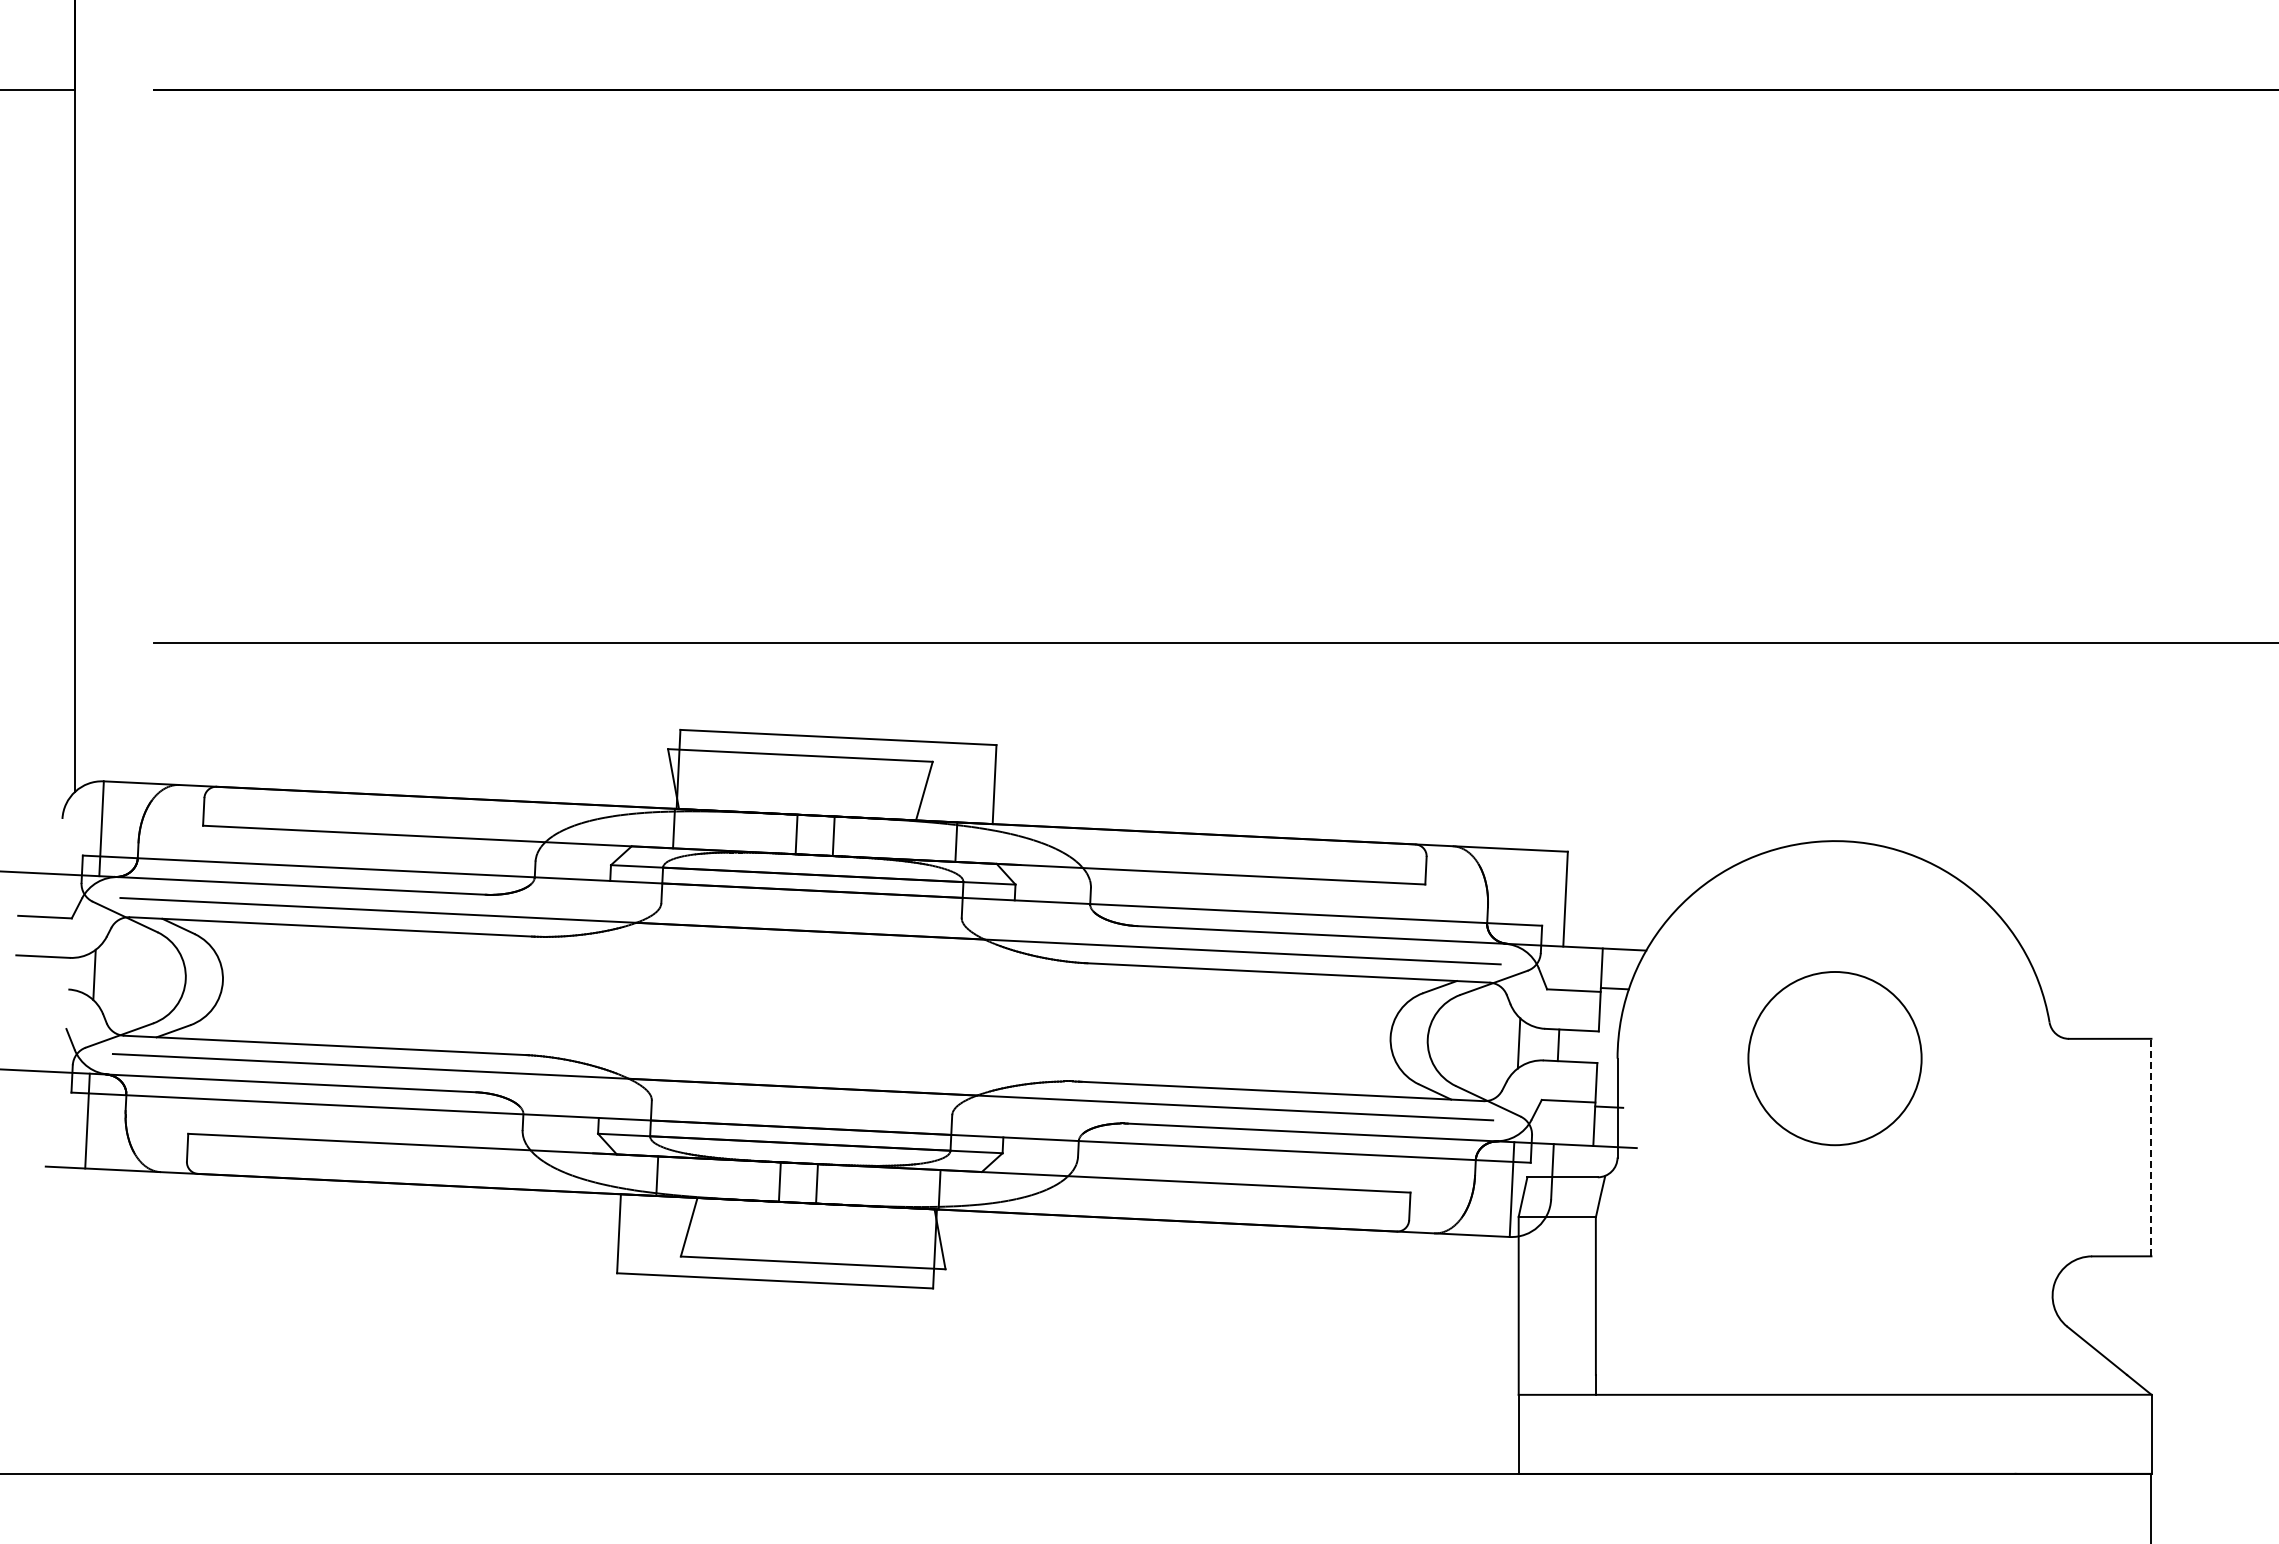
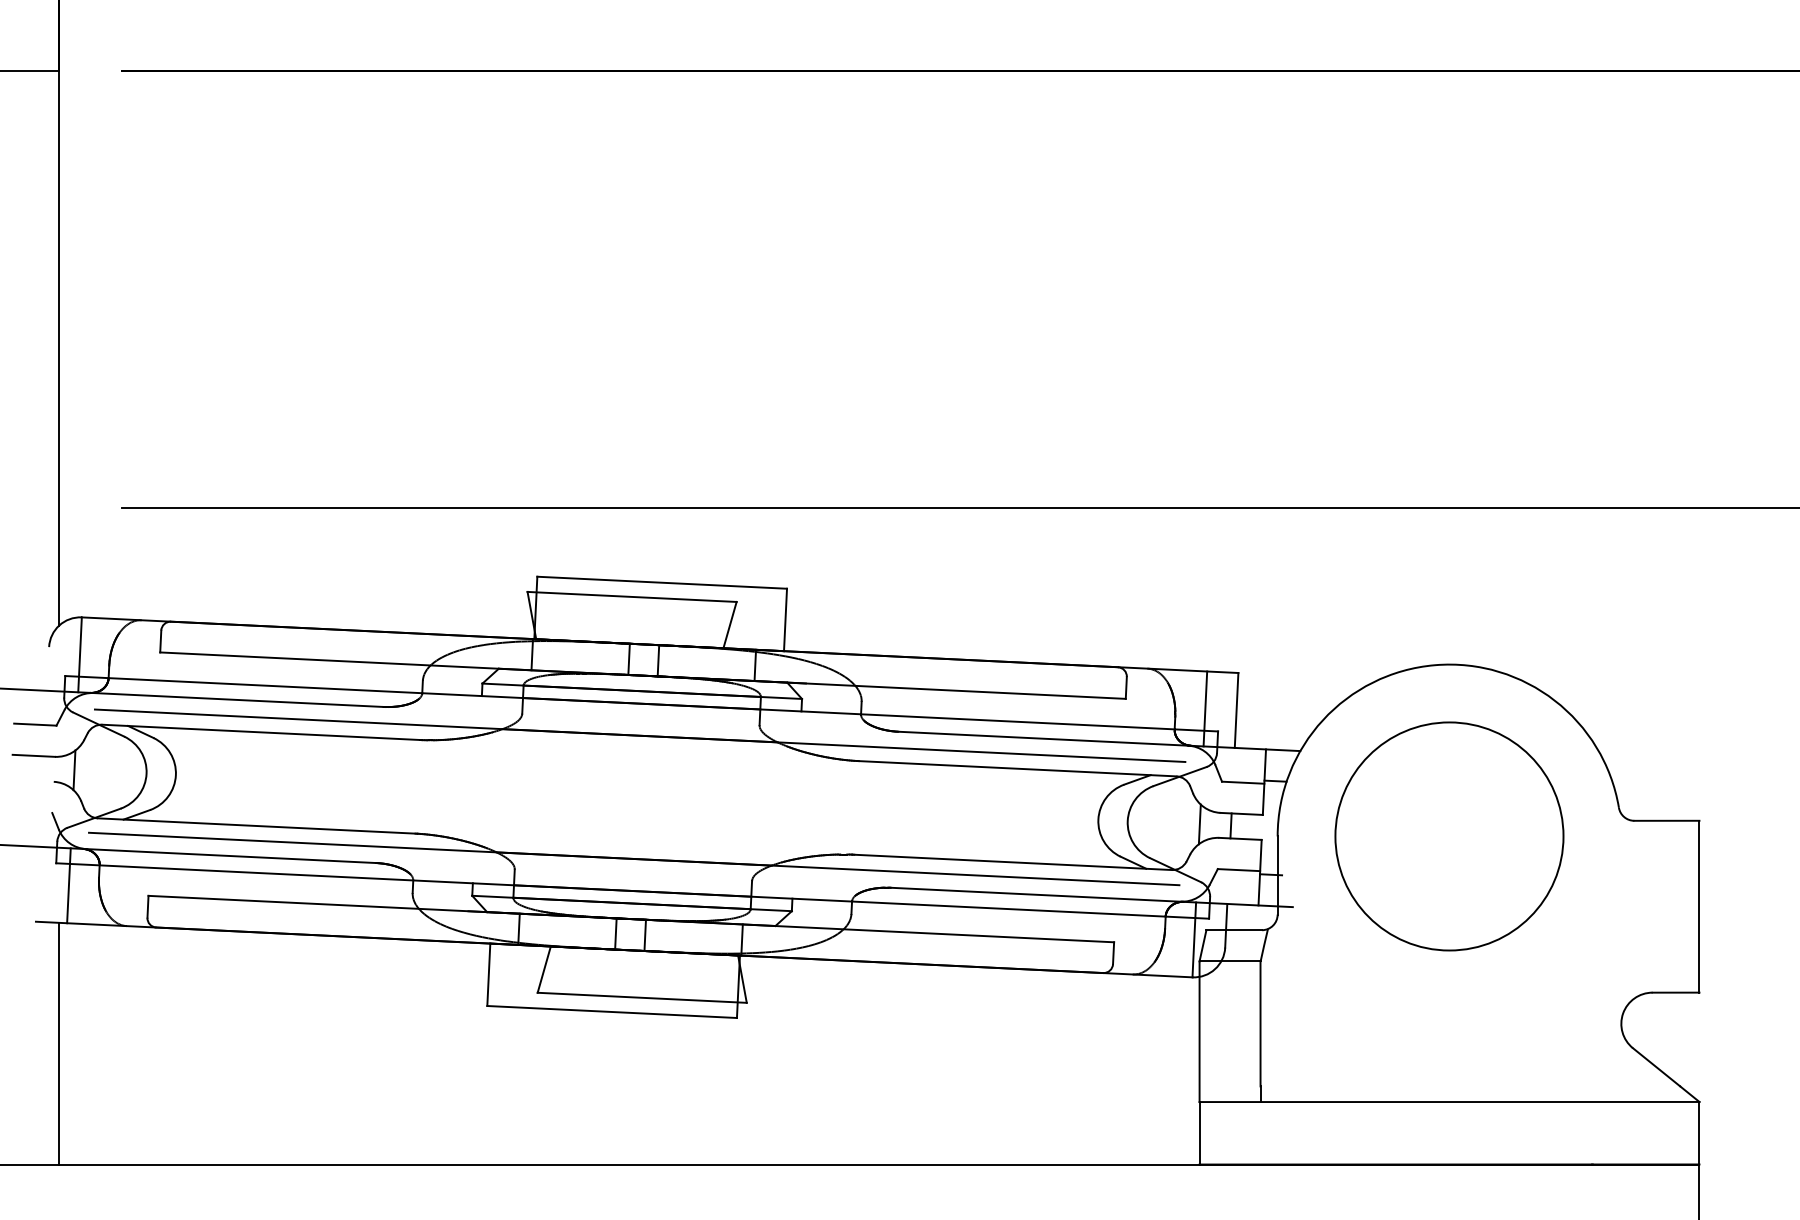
line: (1525, 896) -> (1204, 708), added
circle: (1834, 1058) -> (1449, 836), size x1.67
line: (2151, 1147) -> (1699, 906), dashed -> solid
line: (75, 1320) -> (59, 1043), added

